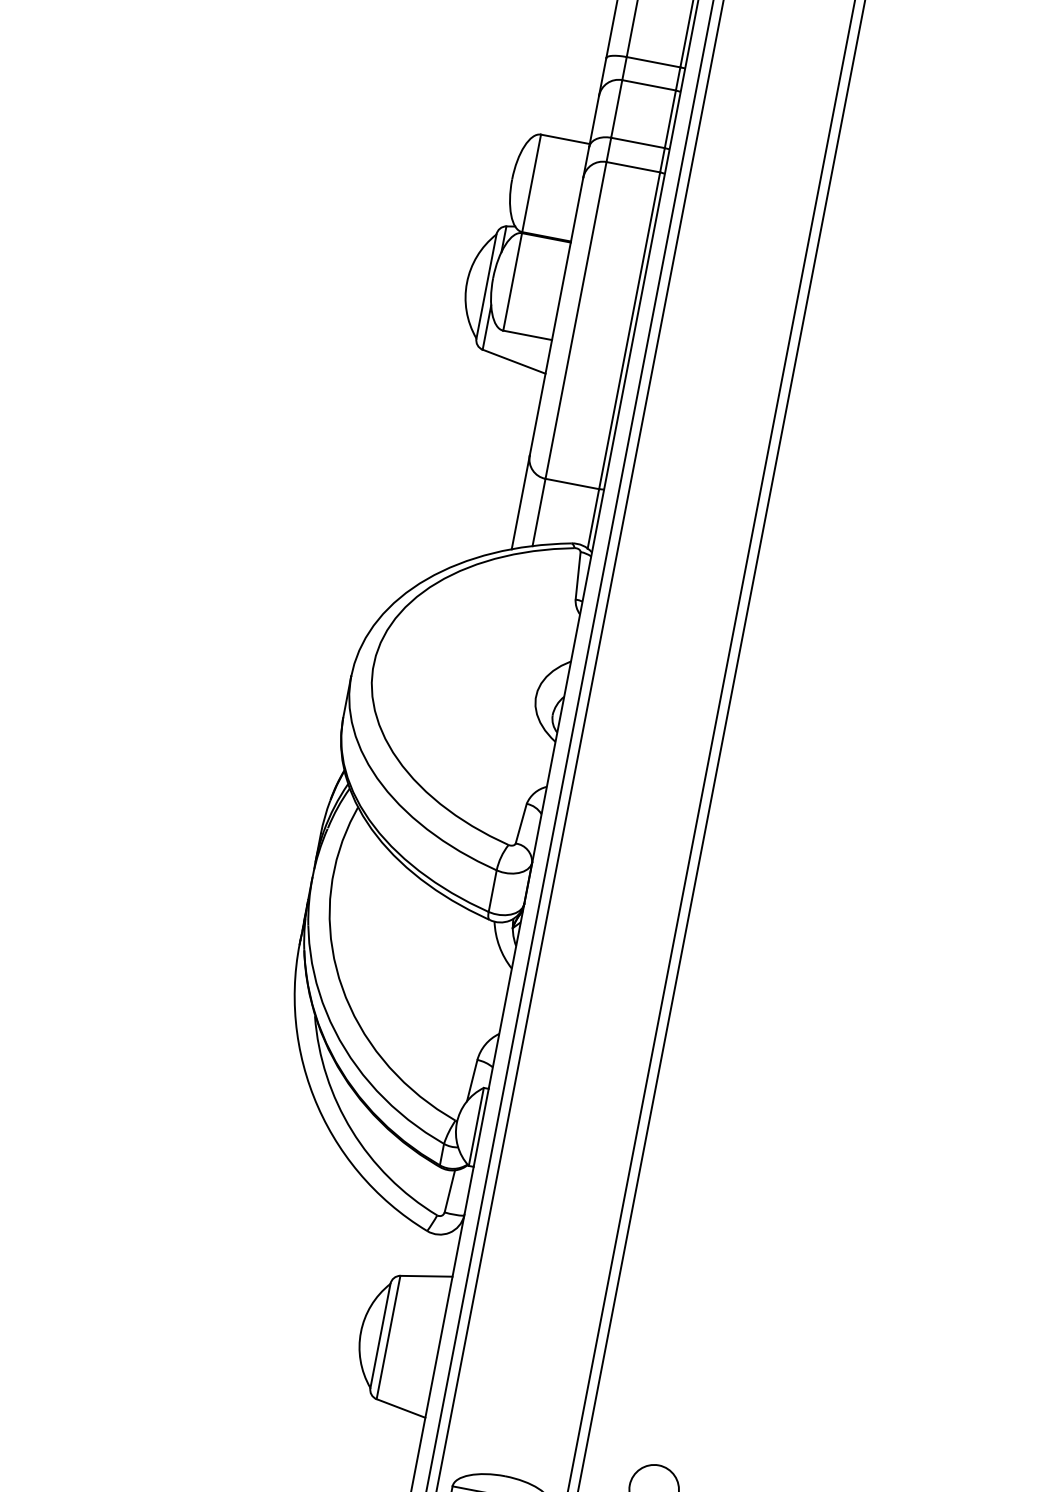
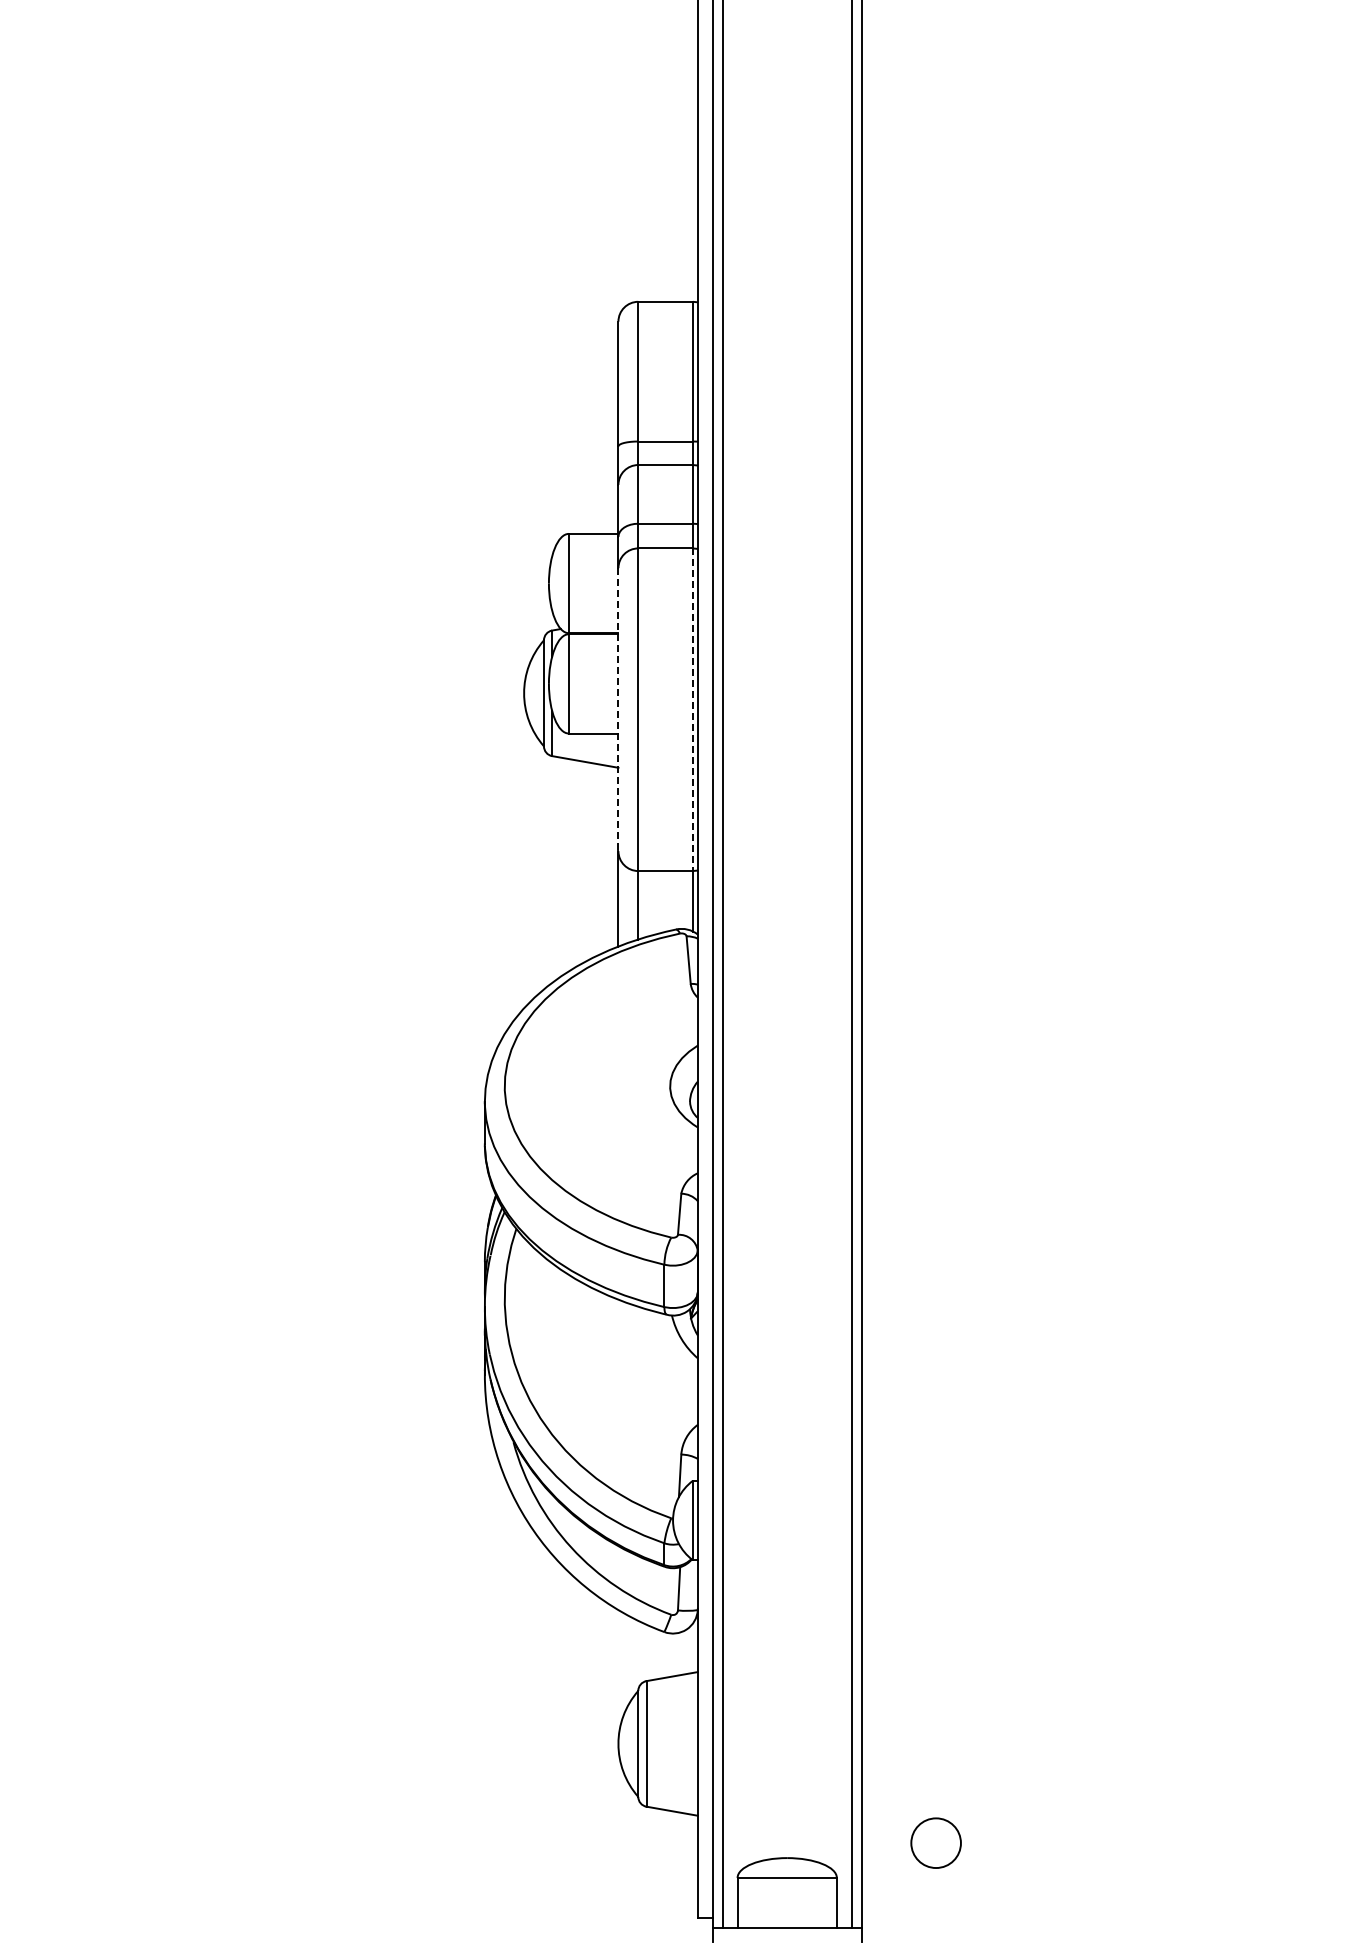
line: (556, 316) -> (618, 709), solid -> dashed
line: (629, 331) -> (692, 710), solid -> dashed

